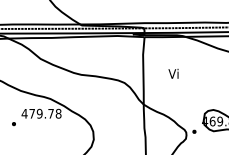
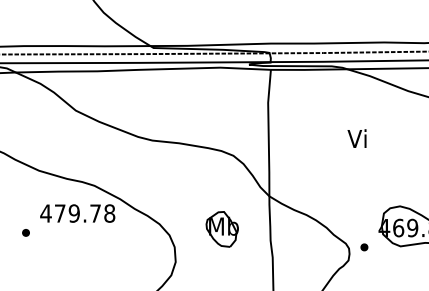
text: (173, 73) -> (357, 137), moved
part: (118, 122) -> (222, 229), added

